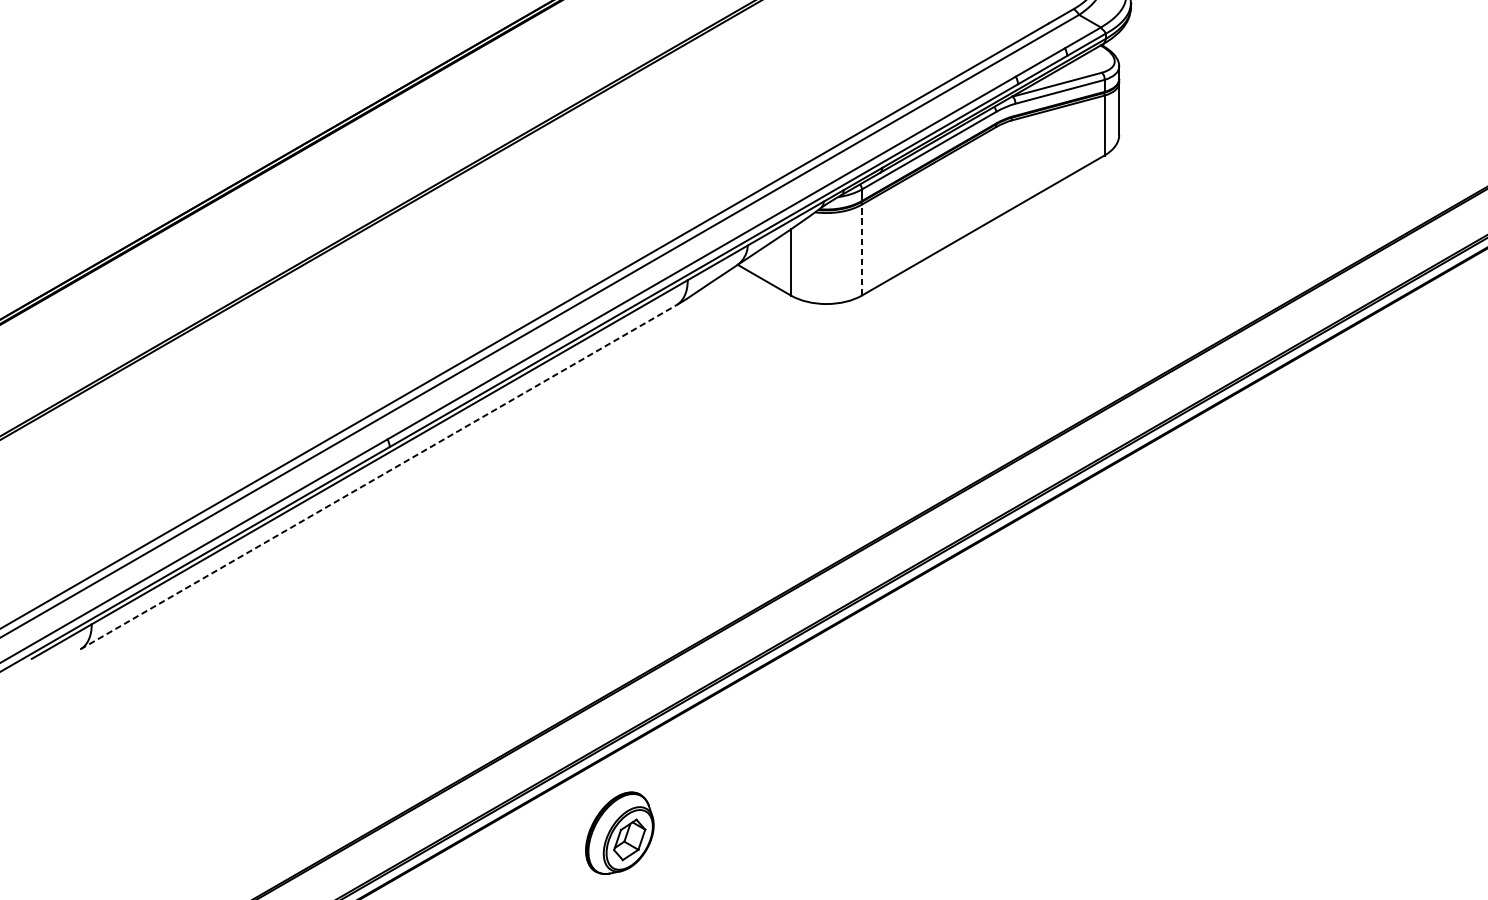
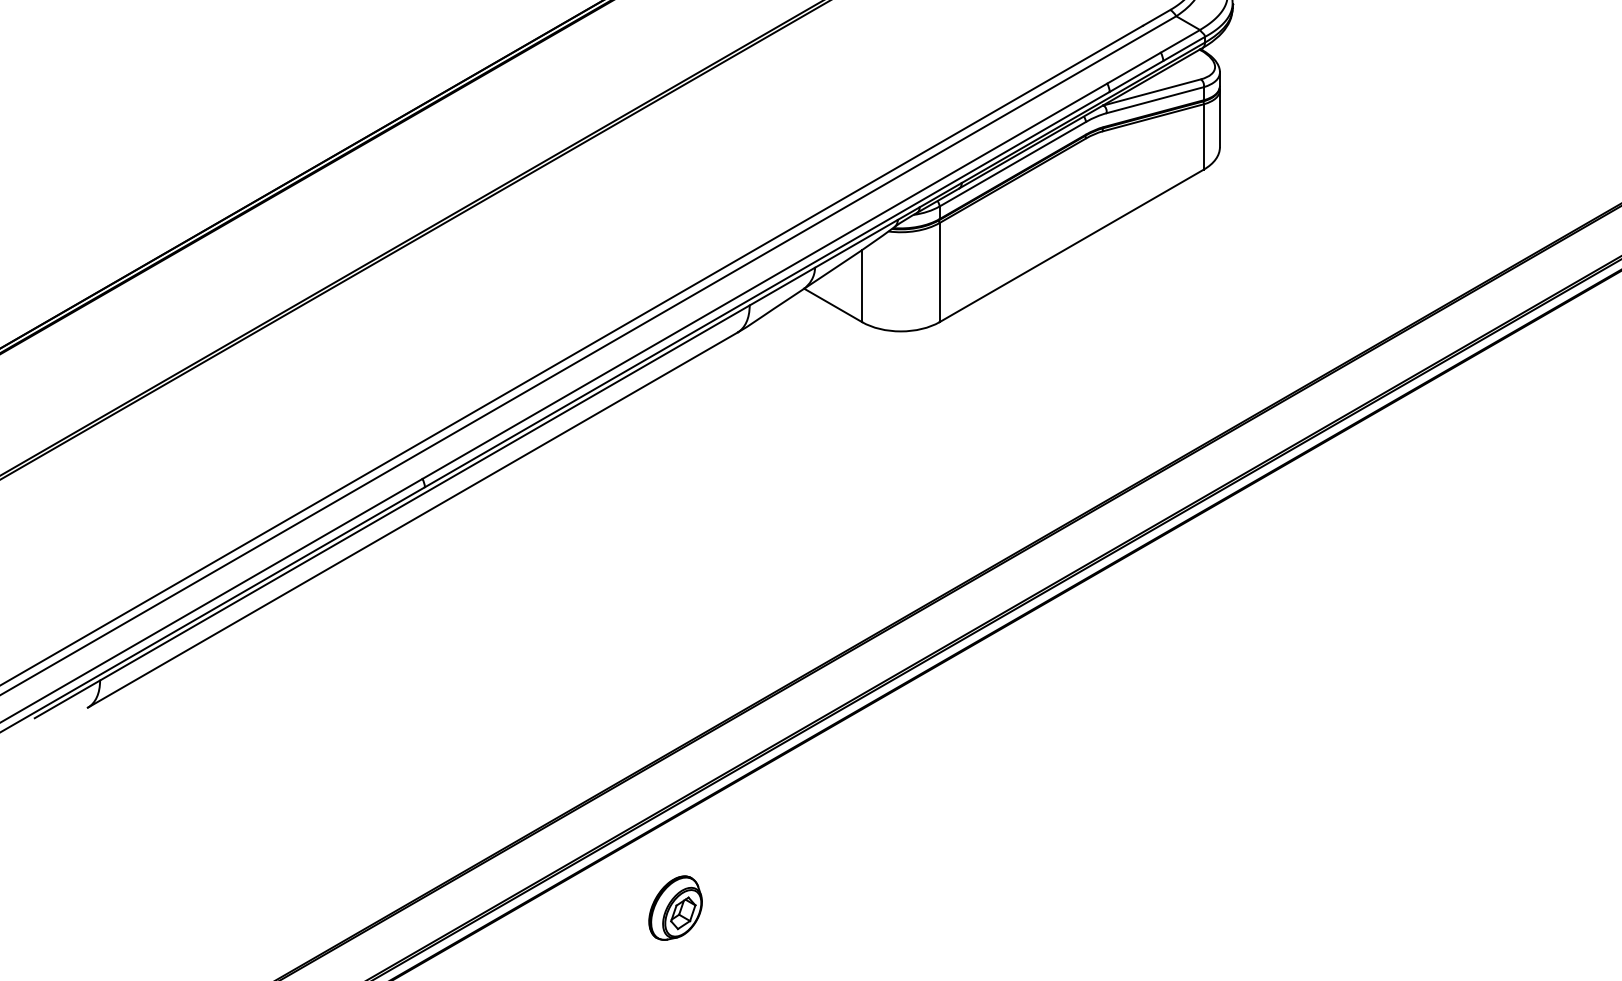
line: (861, 249) -> (939, 272), dashed -> solid
line: (379, 476) -> (413, 519), dashed -> solid
part: (619, 832) -> (675, 907), size x0.71

